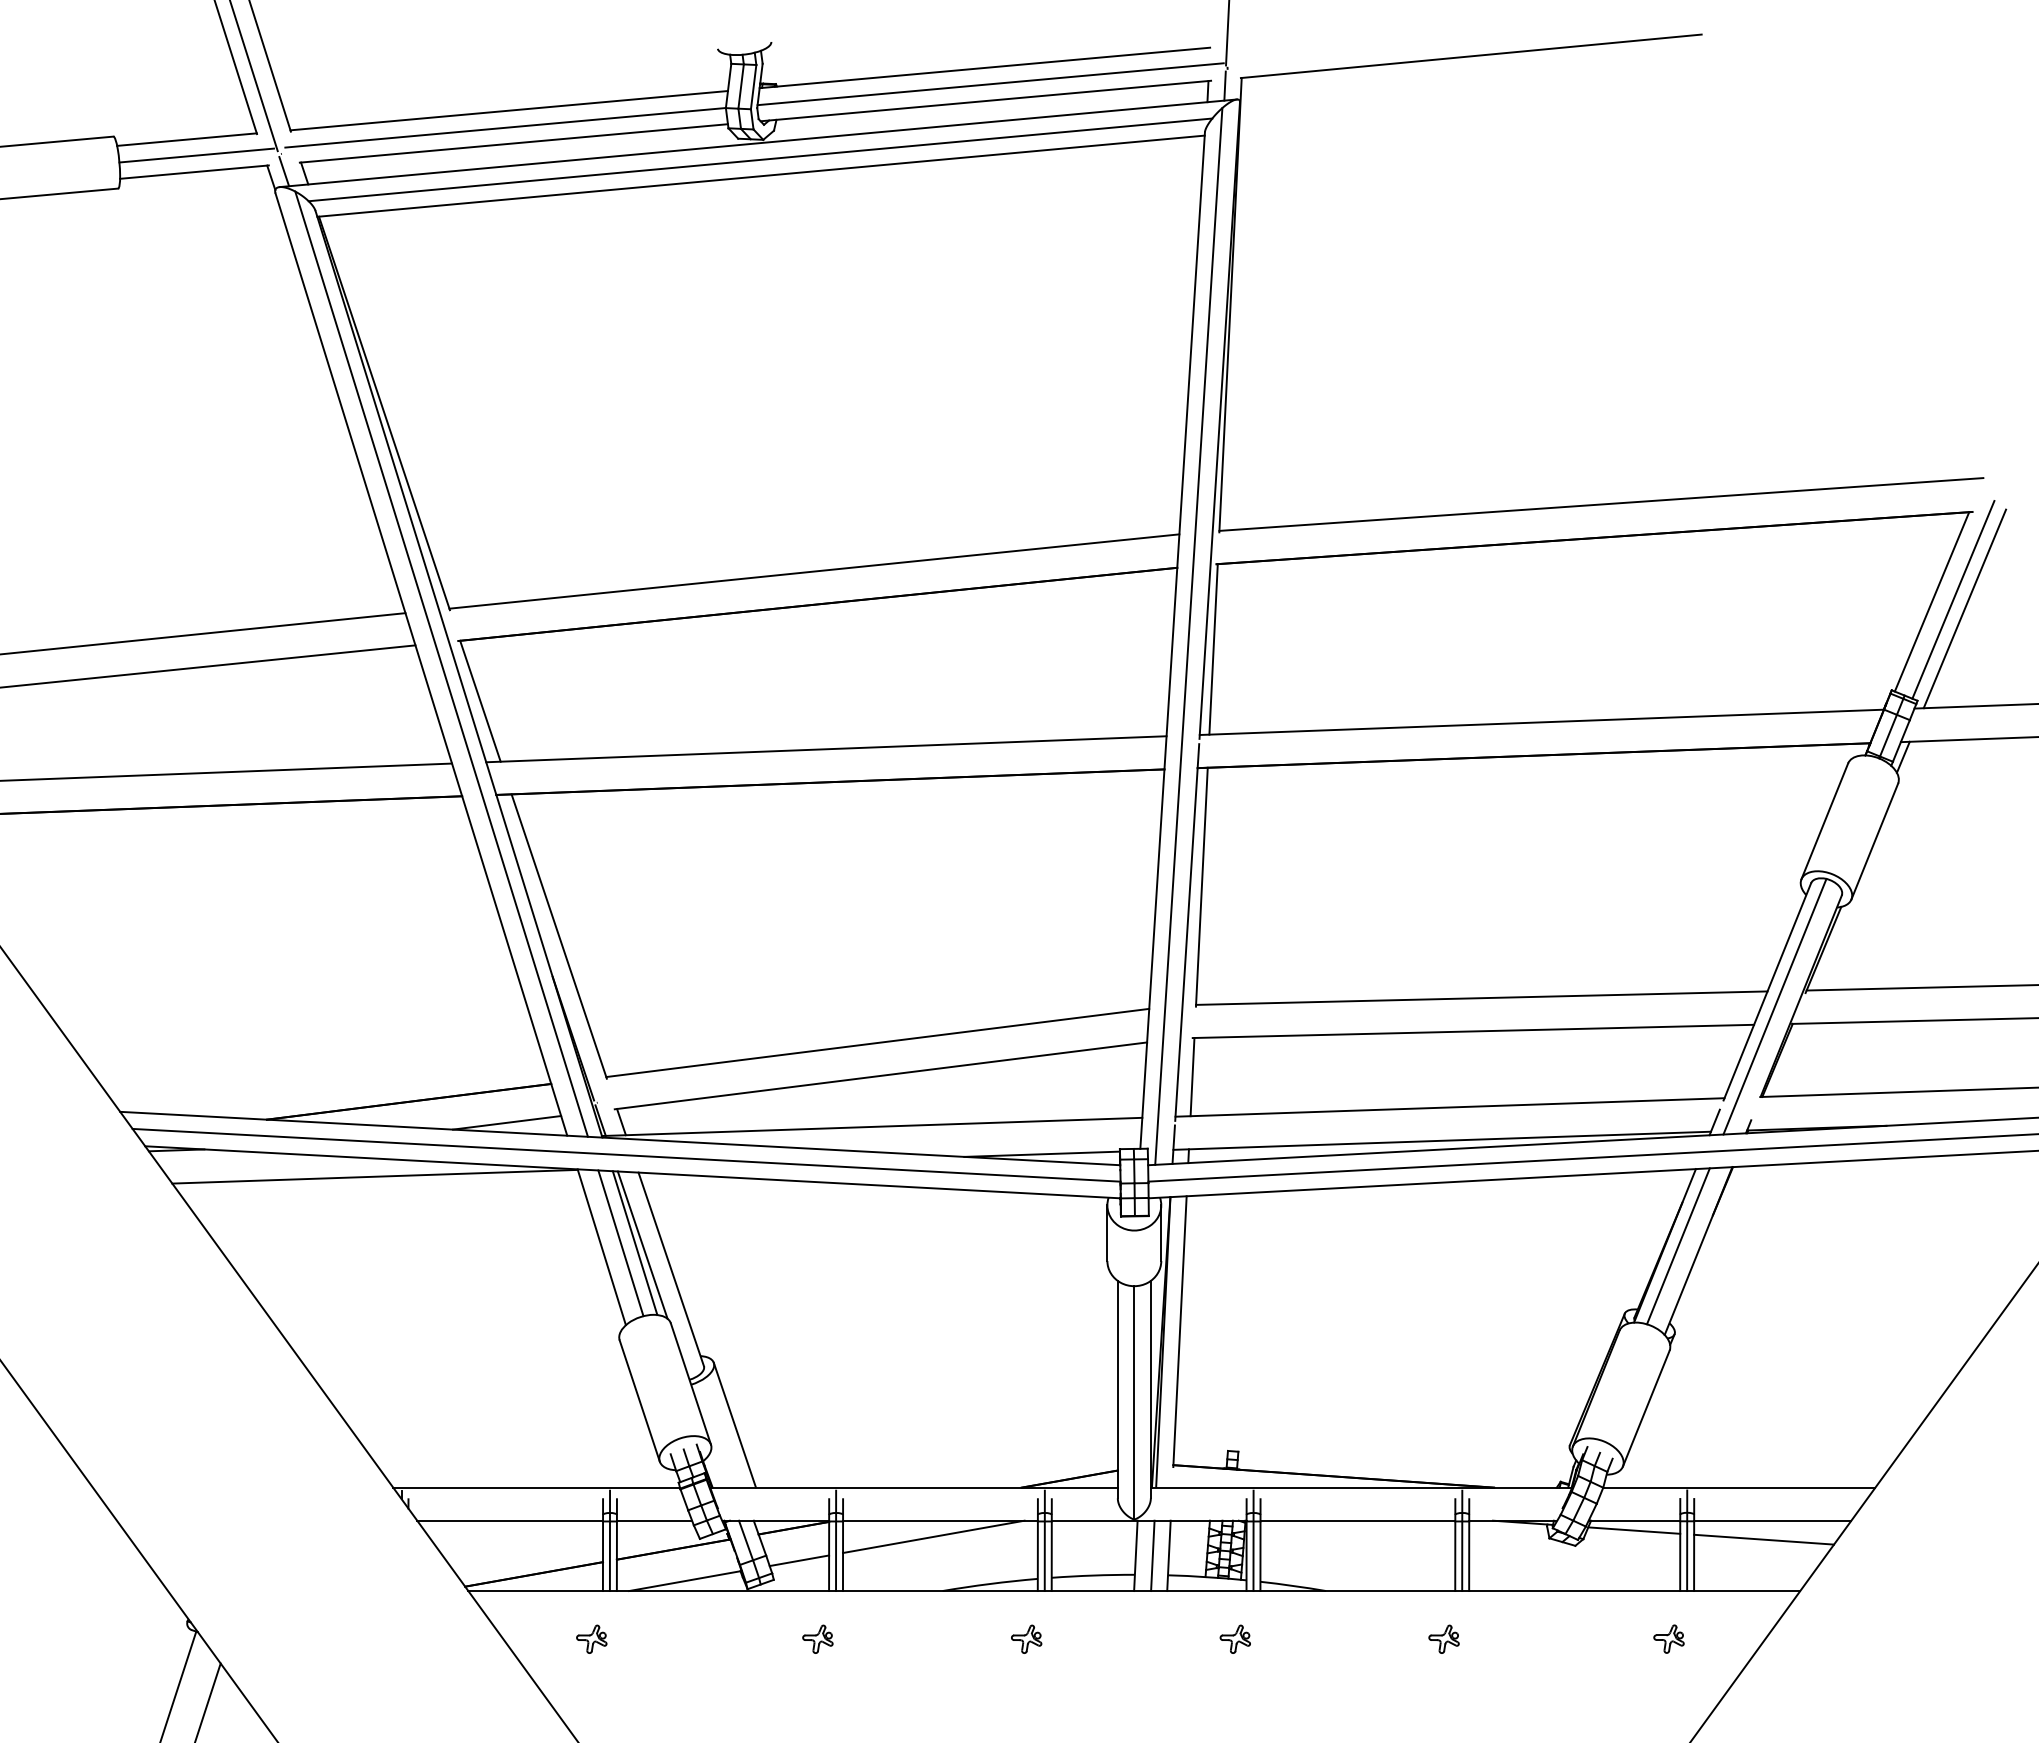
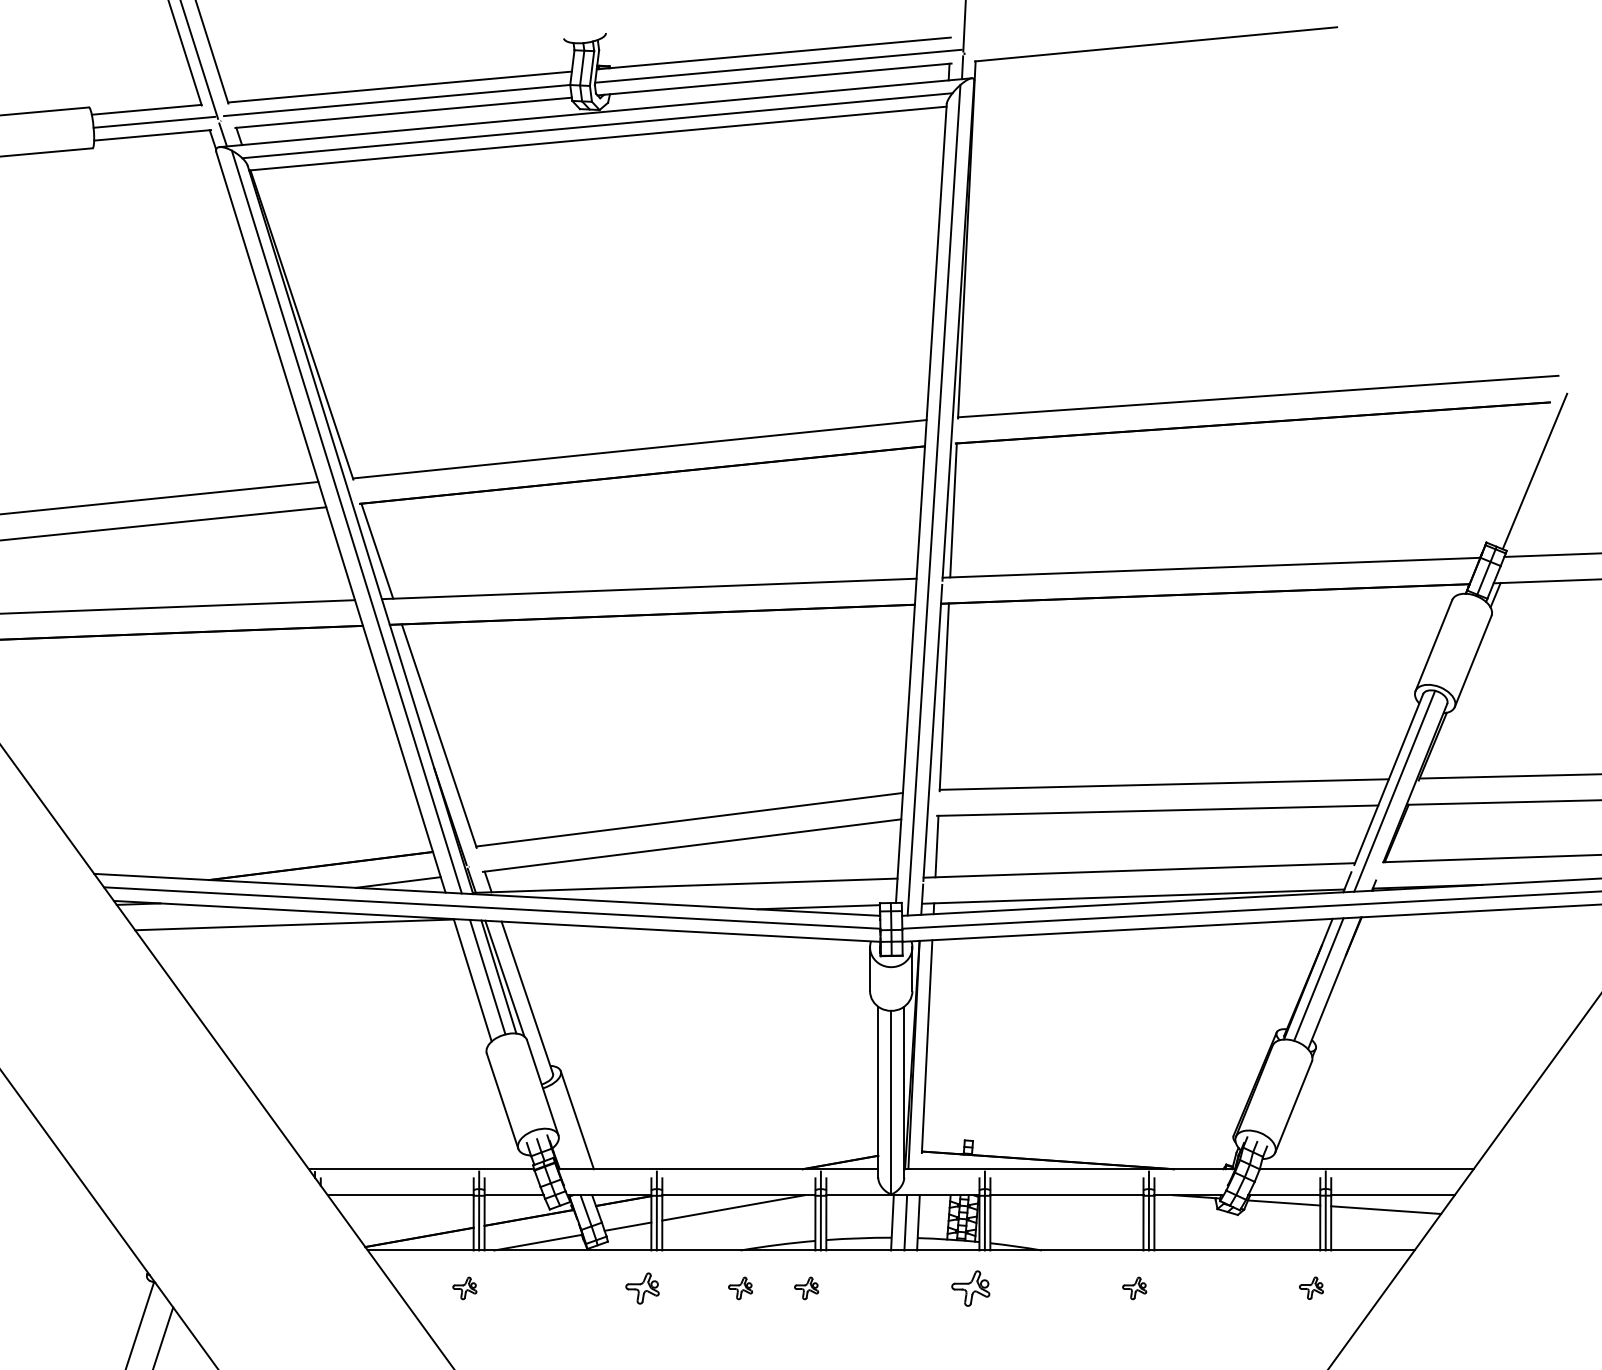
line: (1931, 601) -> (1517, 472), removed
line: (1964, 608) -> (1543, 478), removed
part: (817, 1638) -> (642, 1287), size x1.4
part: (942, 1638) -> (740, 1287), added
part: (1234, 1638) -> (969, 1287), size x1.6

